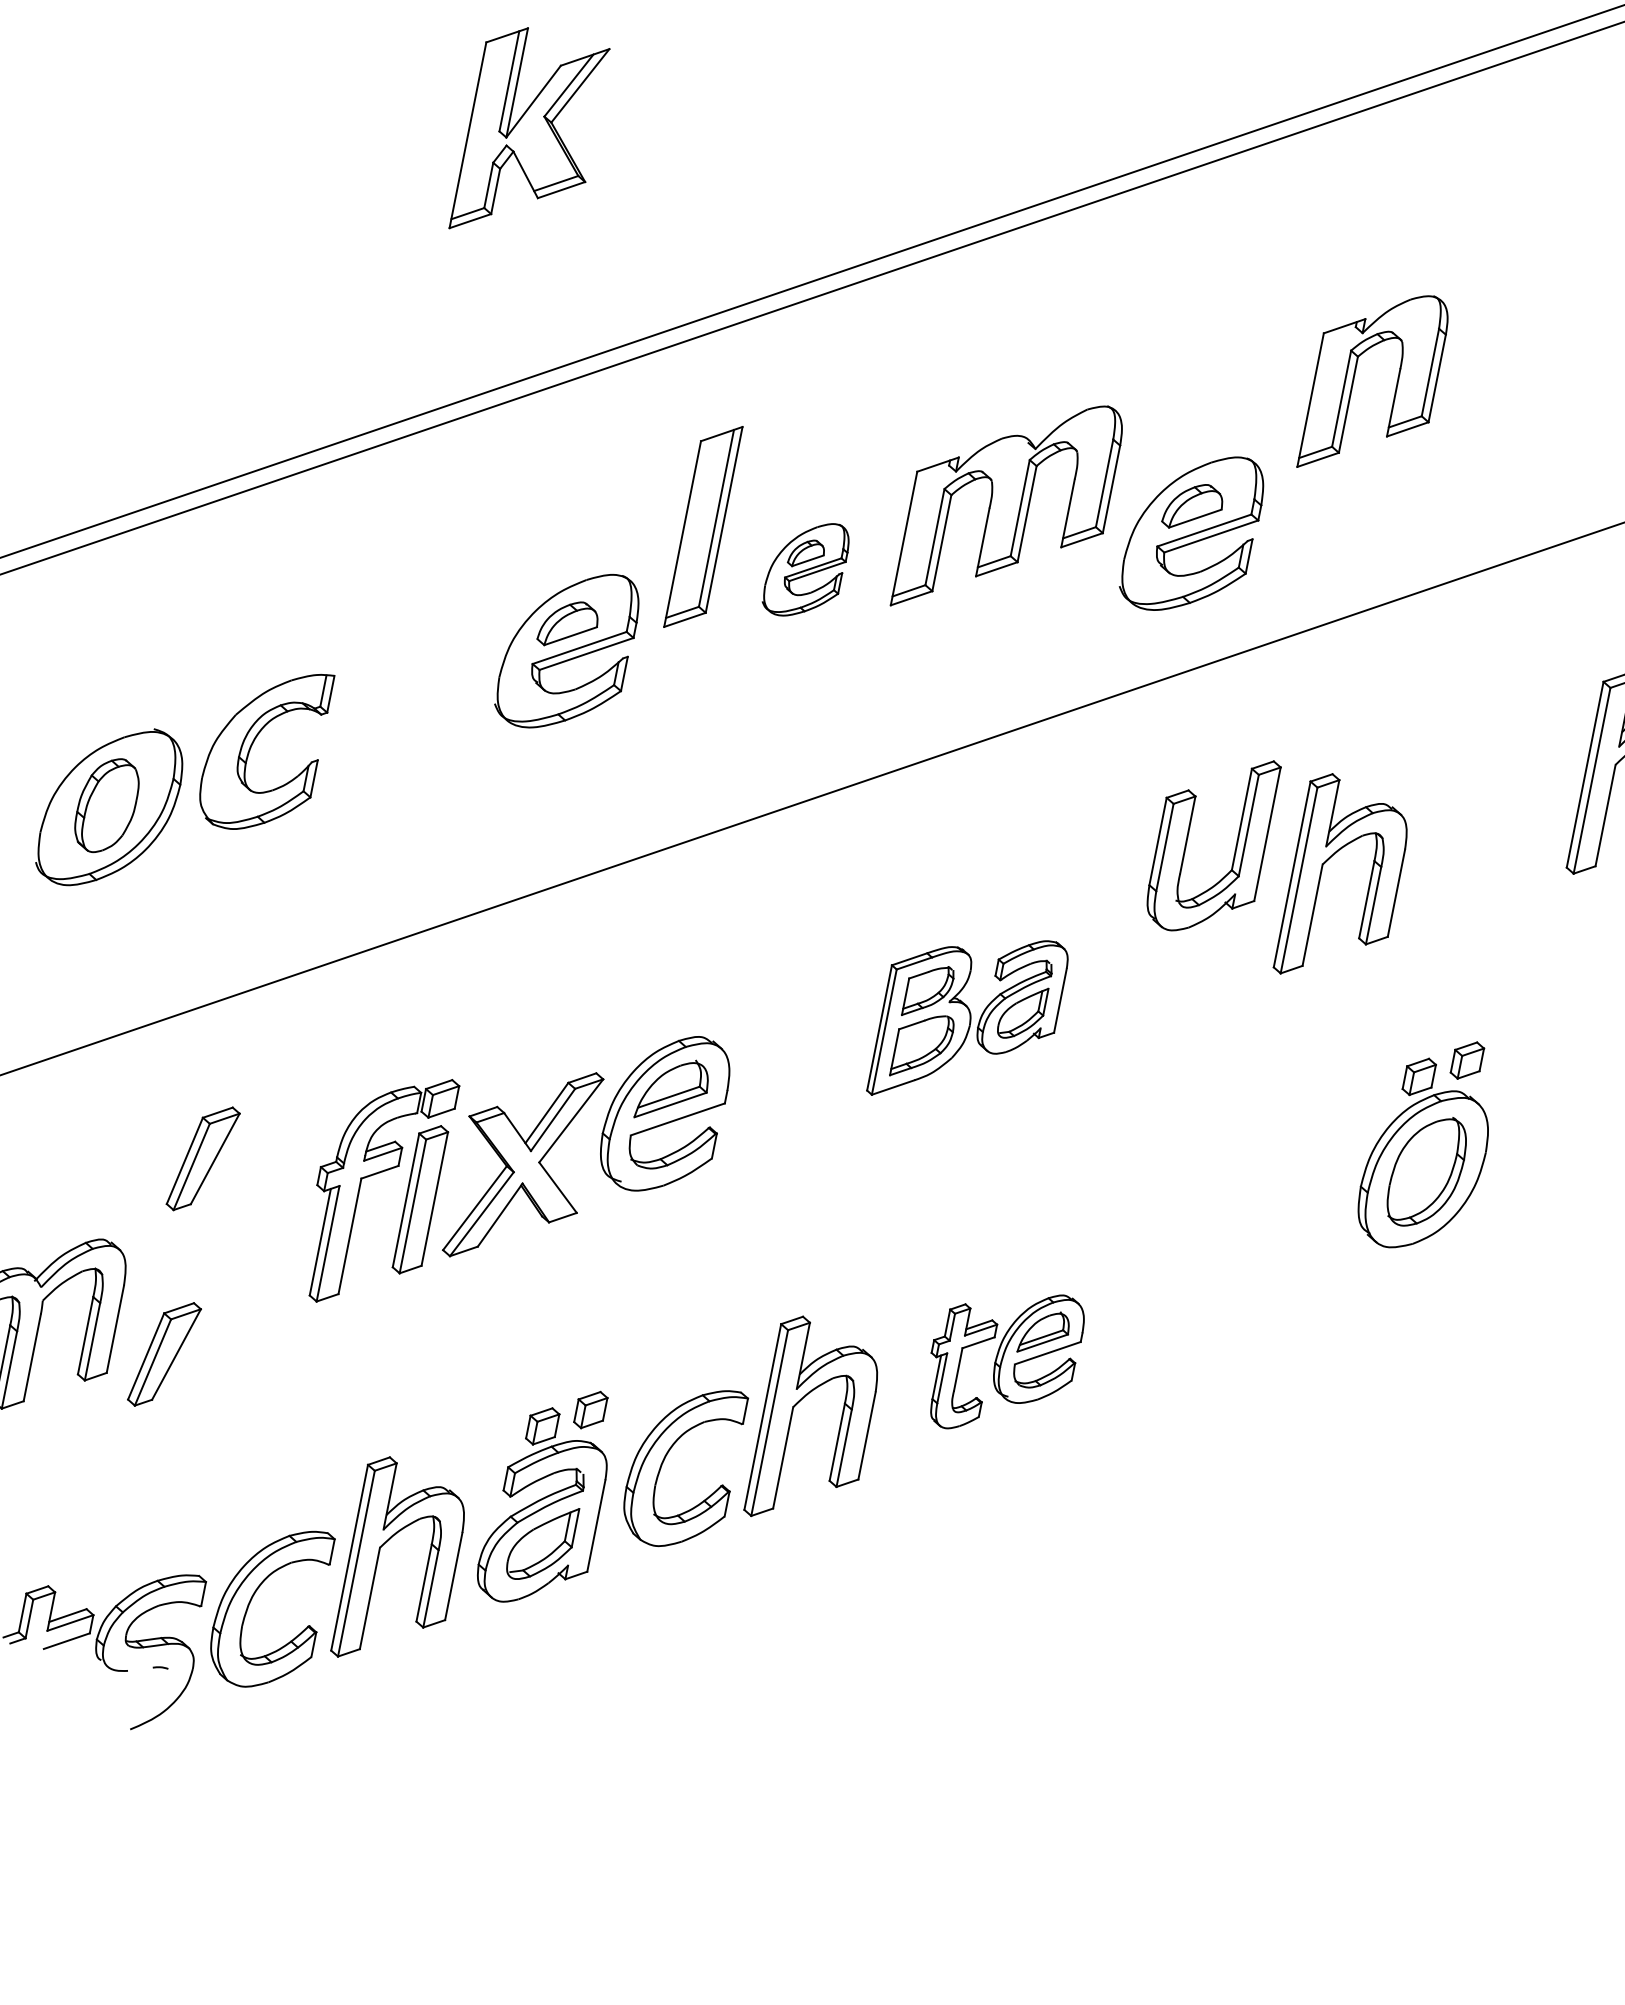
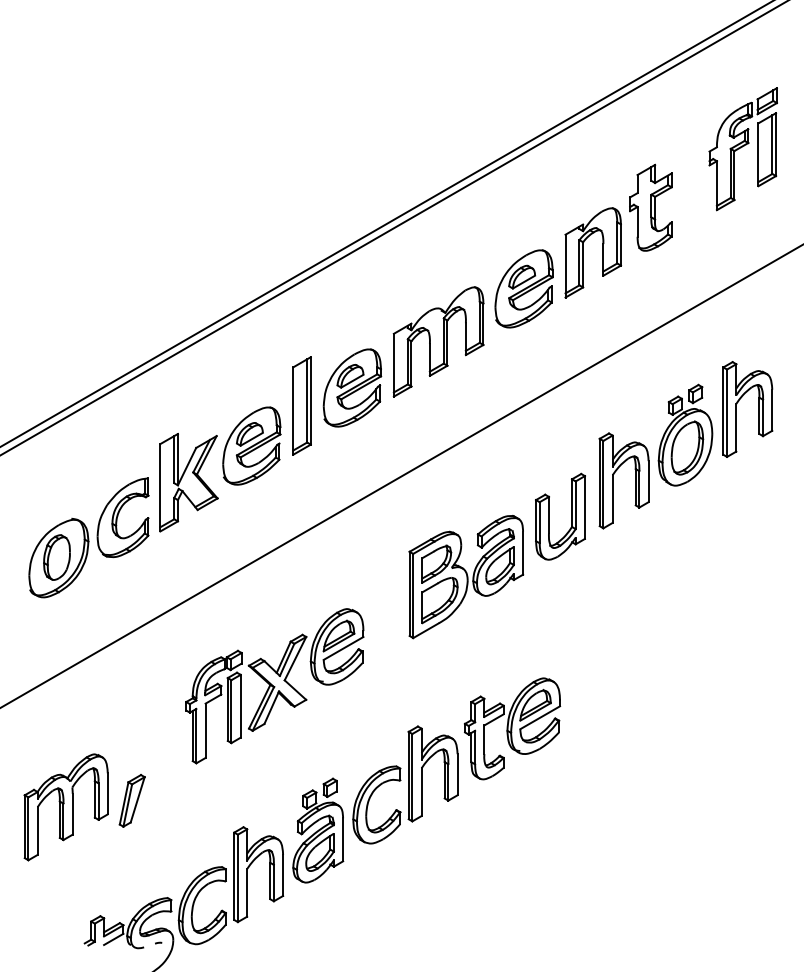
part: (529, 135) -> (188, 482), moved
part: (1515, 311) -> (650, 207), added
part: (702, 525) -> (301, 405), moved
part: (1191, 531) -> (523, 288), moved
part: (806, 568) -> (352, 387), size x1.67
part: (1188, 838) -> (549, 516), moved
part: (969, 1020) -> (466, 577), size x1.43
part: (1428, 1142) -> (685, 434), moved
part: (201, 1157) -> (131, 708), removed
part: (1003, 1360) -> (512, 728), size x1.43

